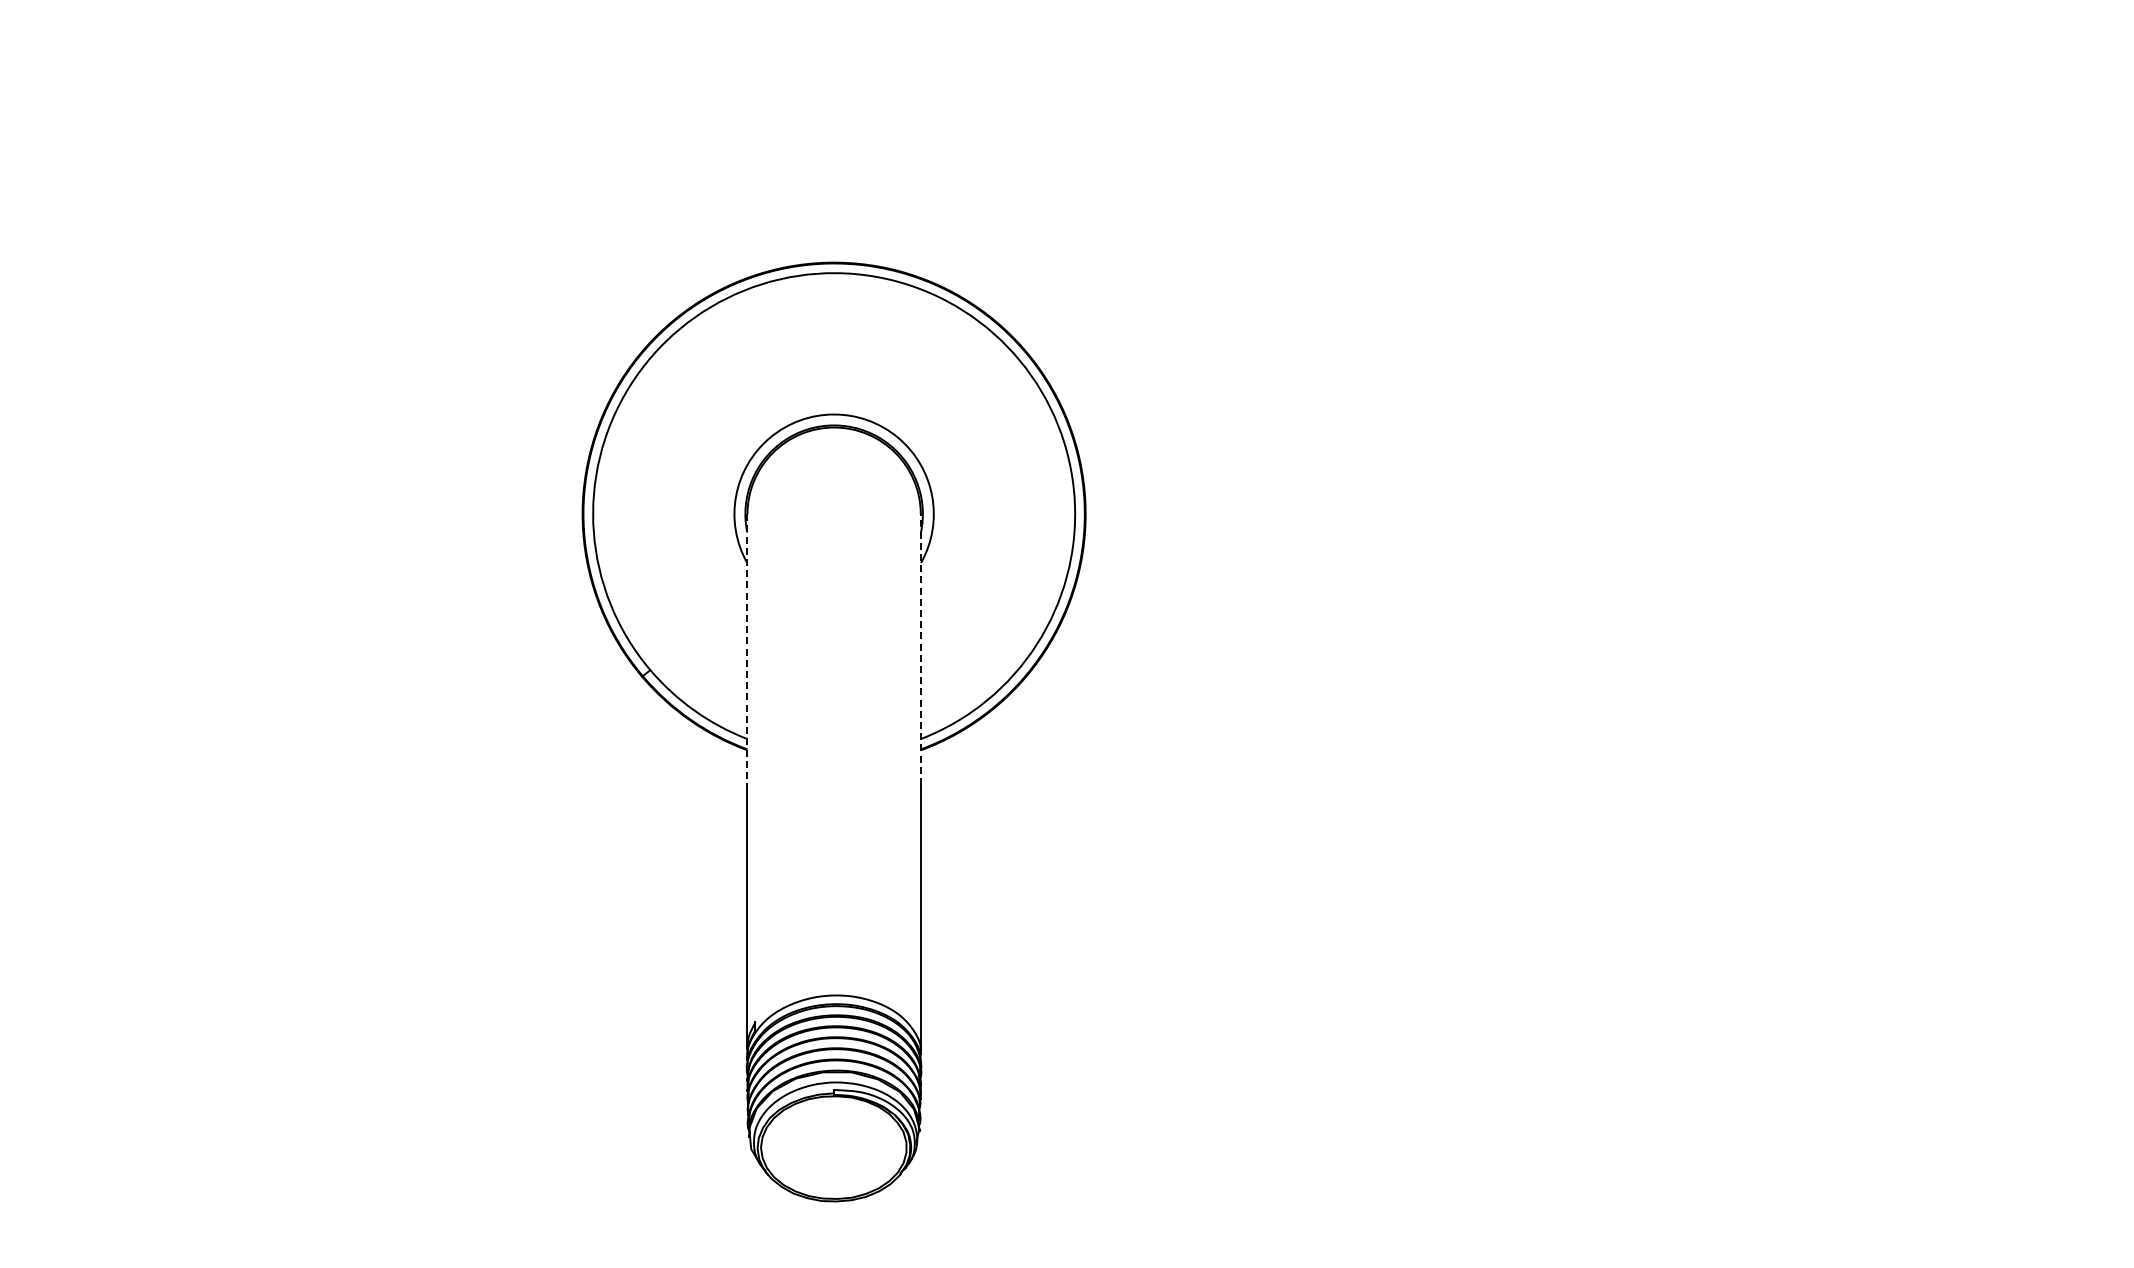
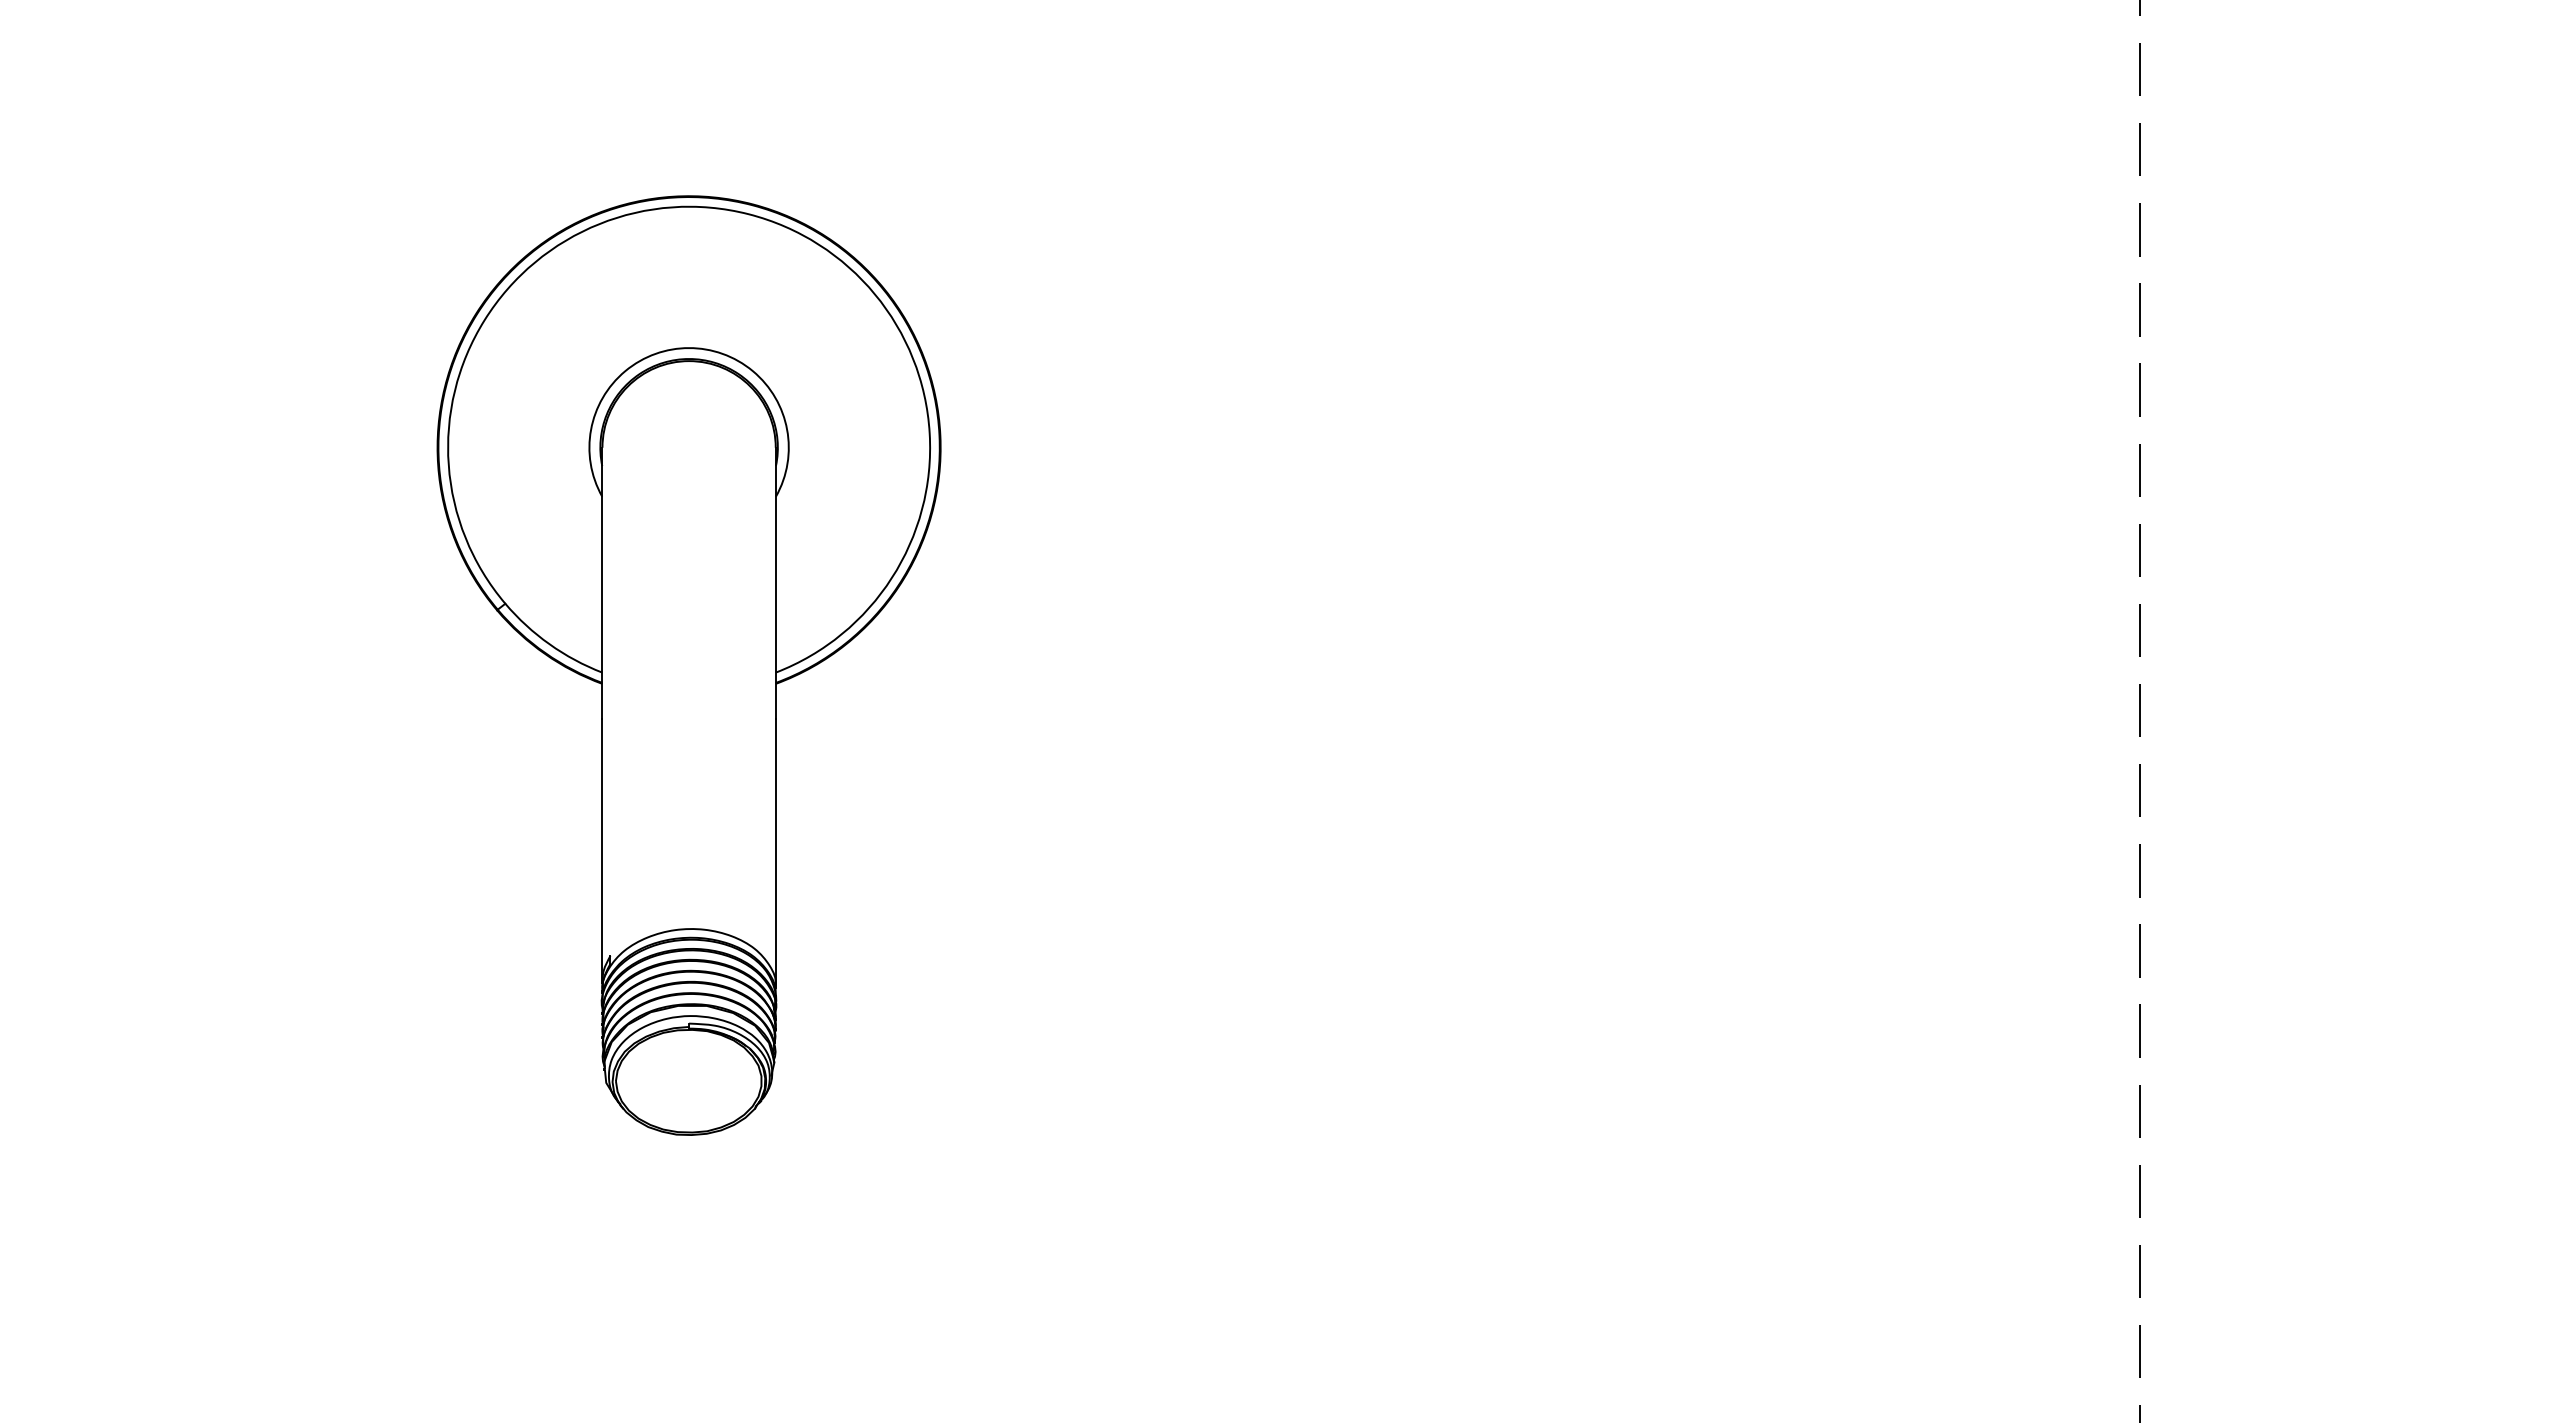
line: (920, 648) -> (775, 582), dashed -> solid
line: (747, 649) -> (602, 583), dashed -> solid

